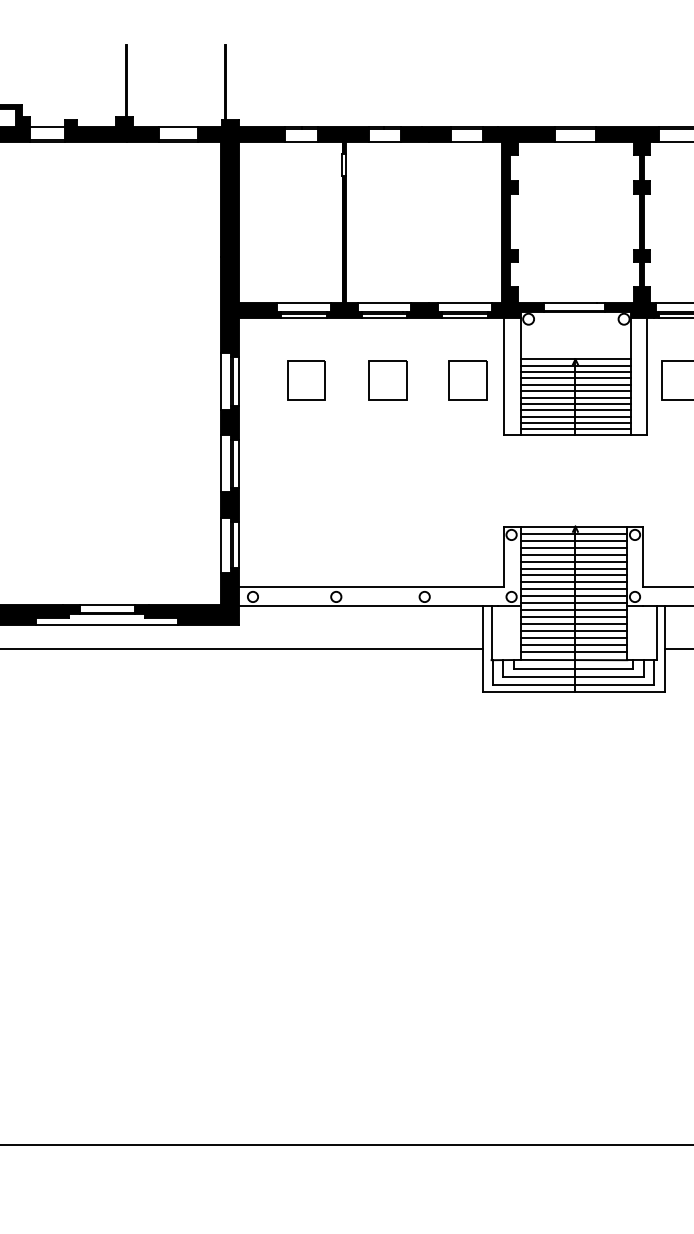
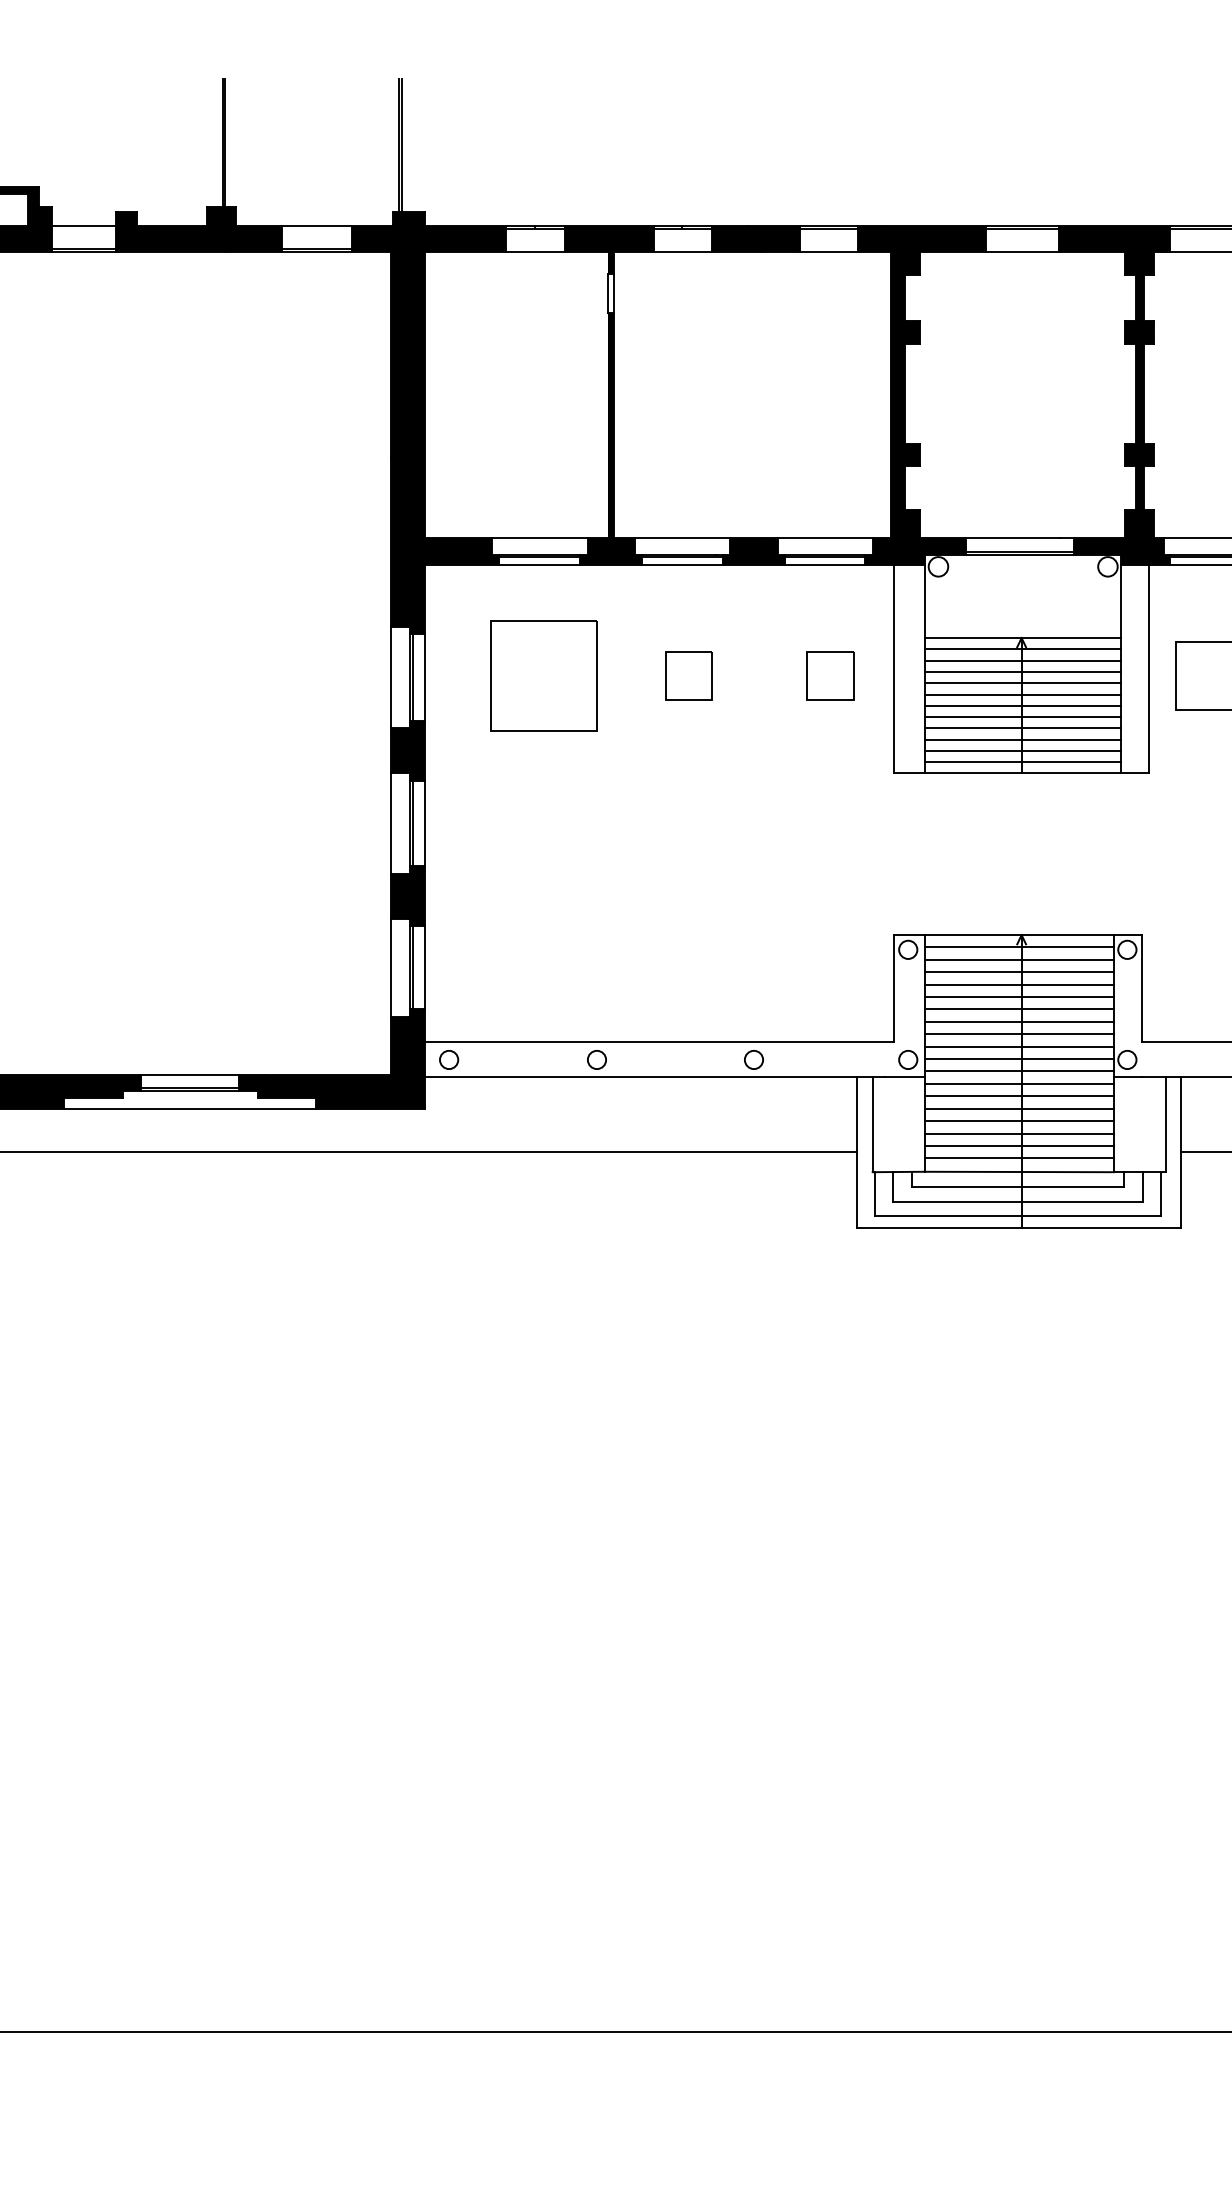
part: (306, 380) -> (544, 675), size x1.6
part: (387, 380) -> (687, 675), size x0.7
part: (467, 380) -> (829, 675), size x0.7

